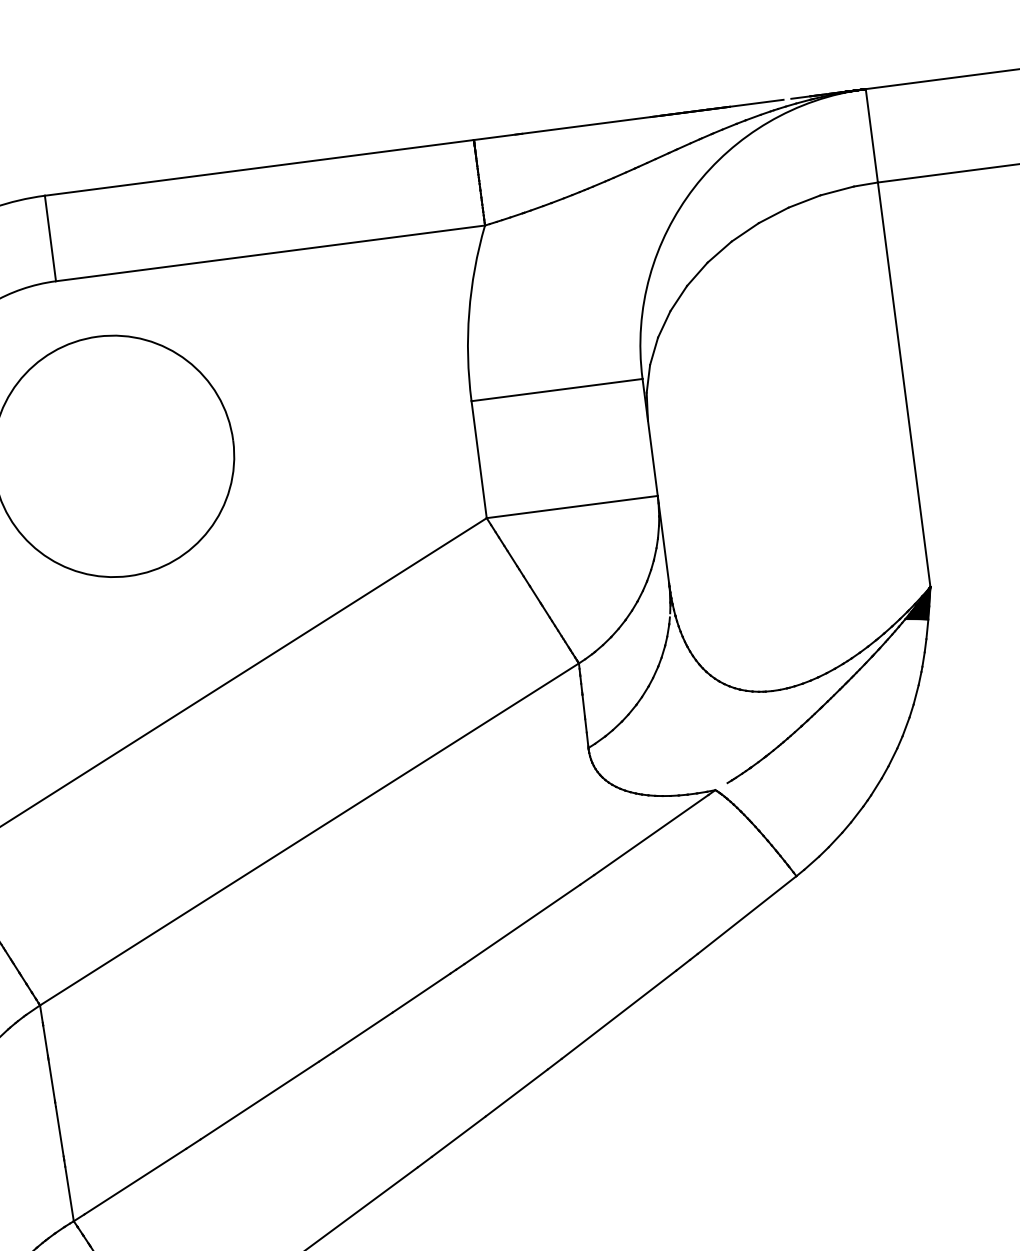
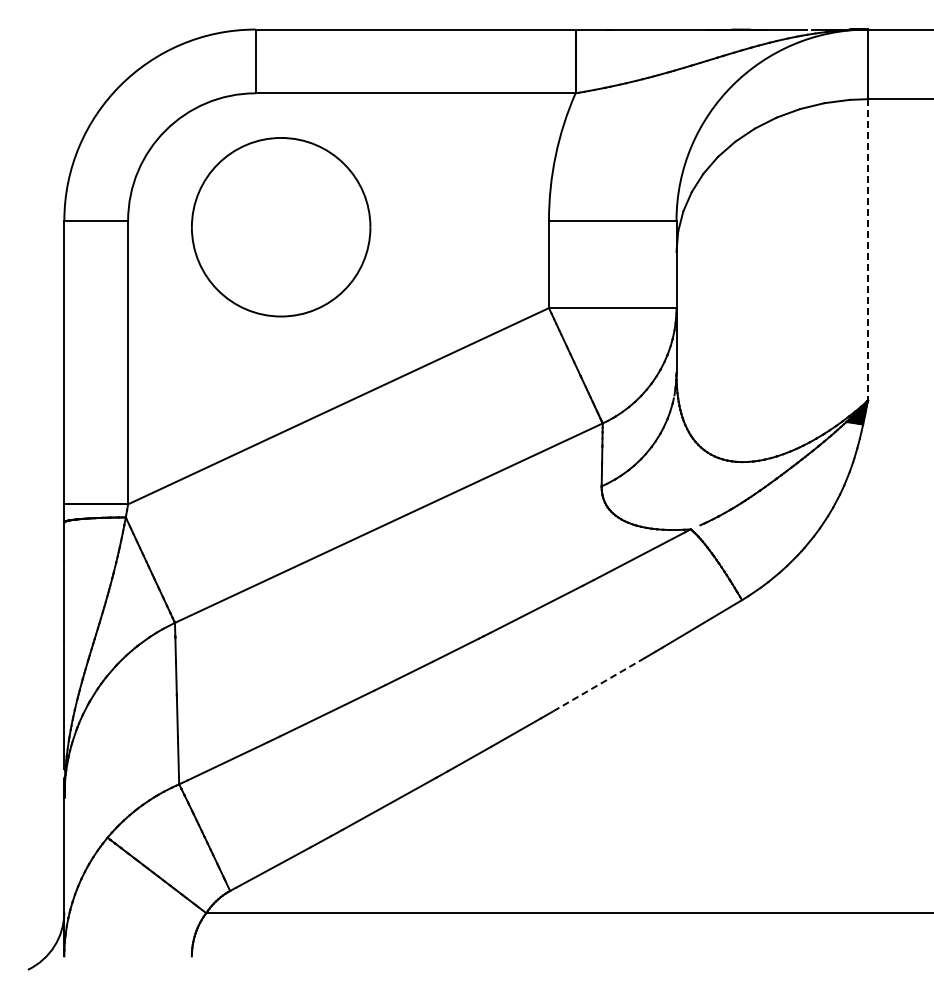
line: (903, 385) -> (867, 250), solid -> dashed
line: (618, 1015) -> (598, 685), solid -> dashed

